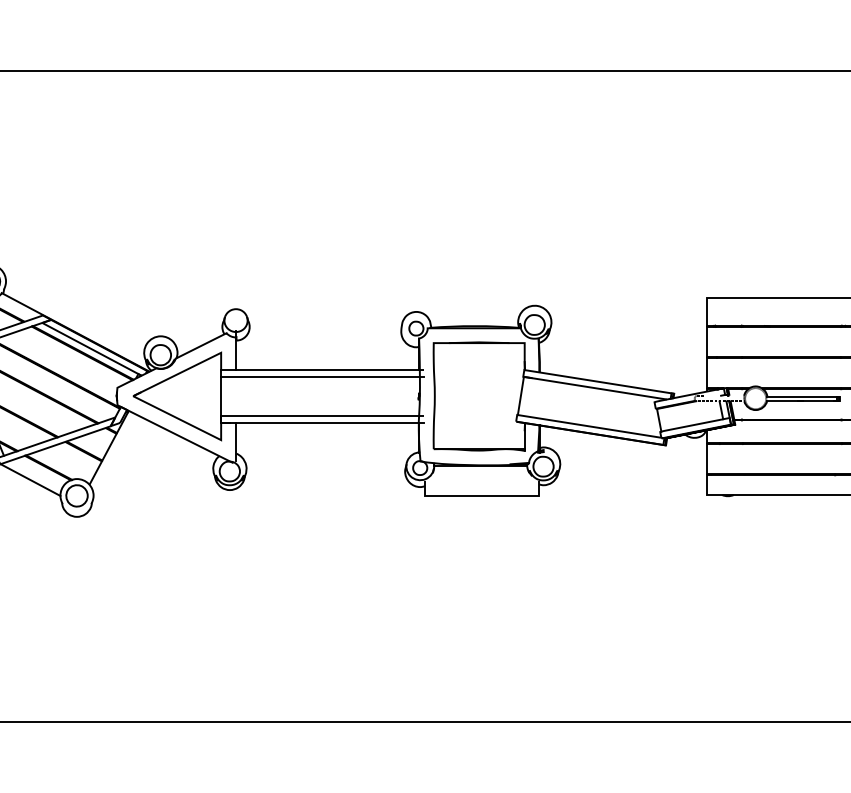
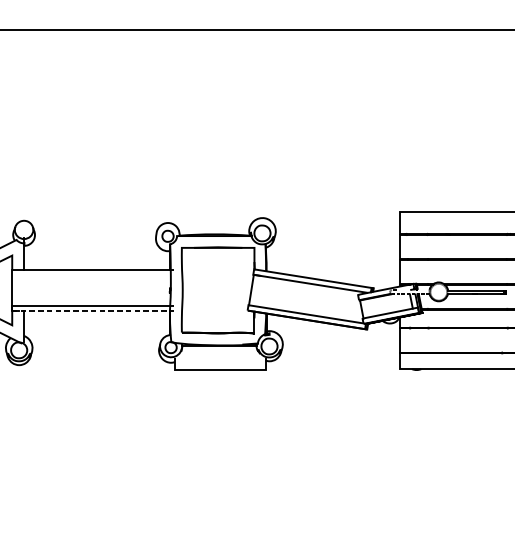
line: (321, 377) -> (92, 275), removed
line: (322, 422) -> (93, 311), solid -> dashed

